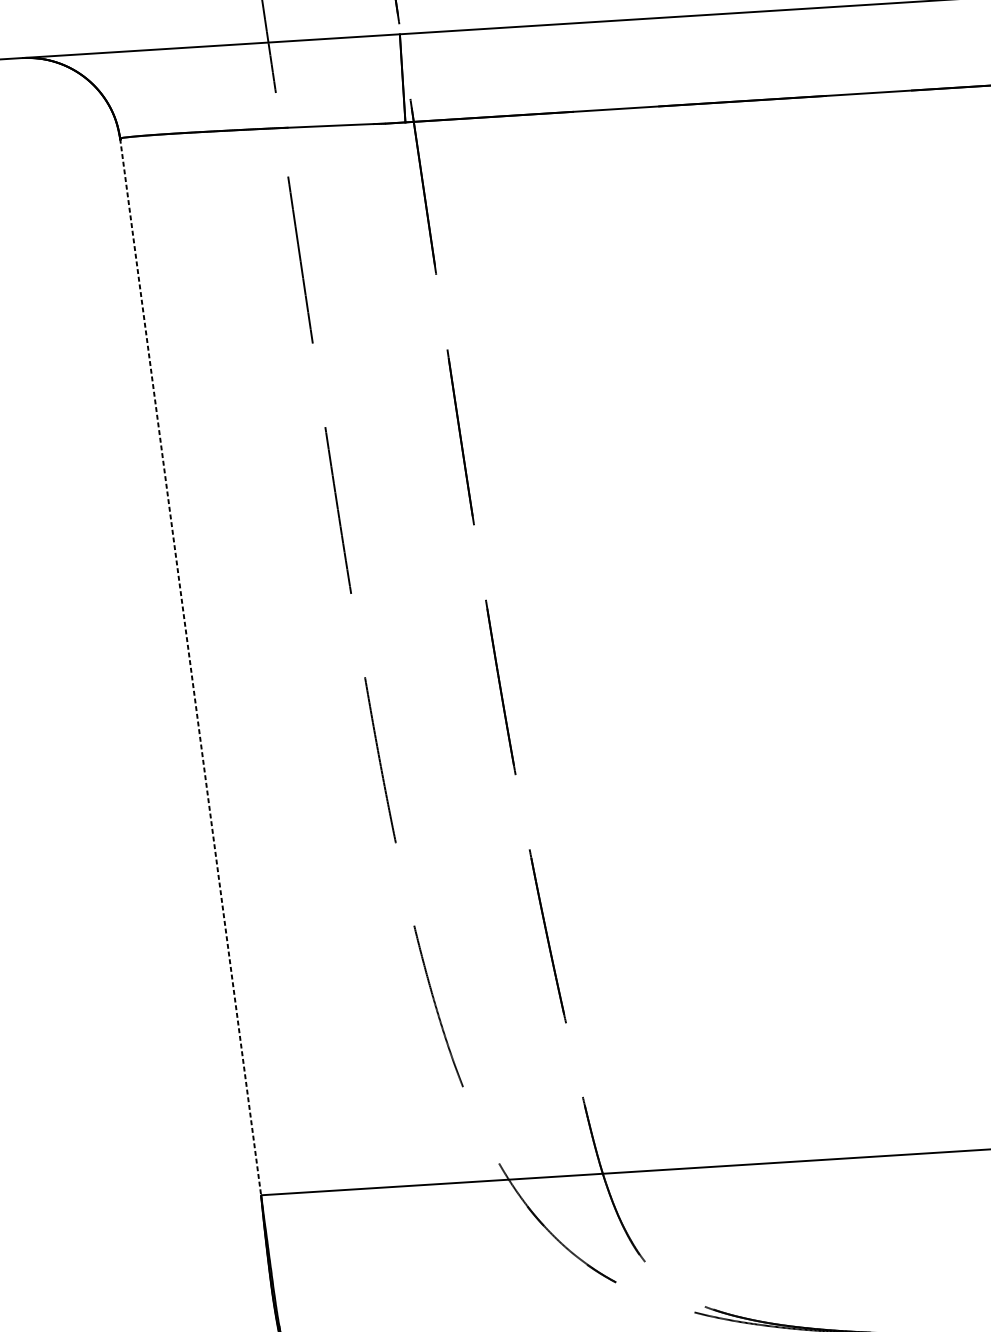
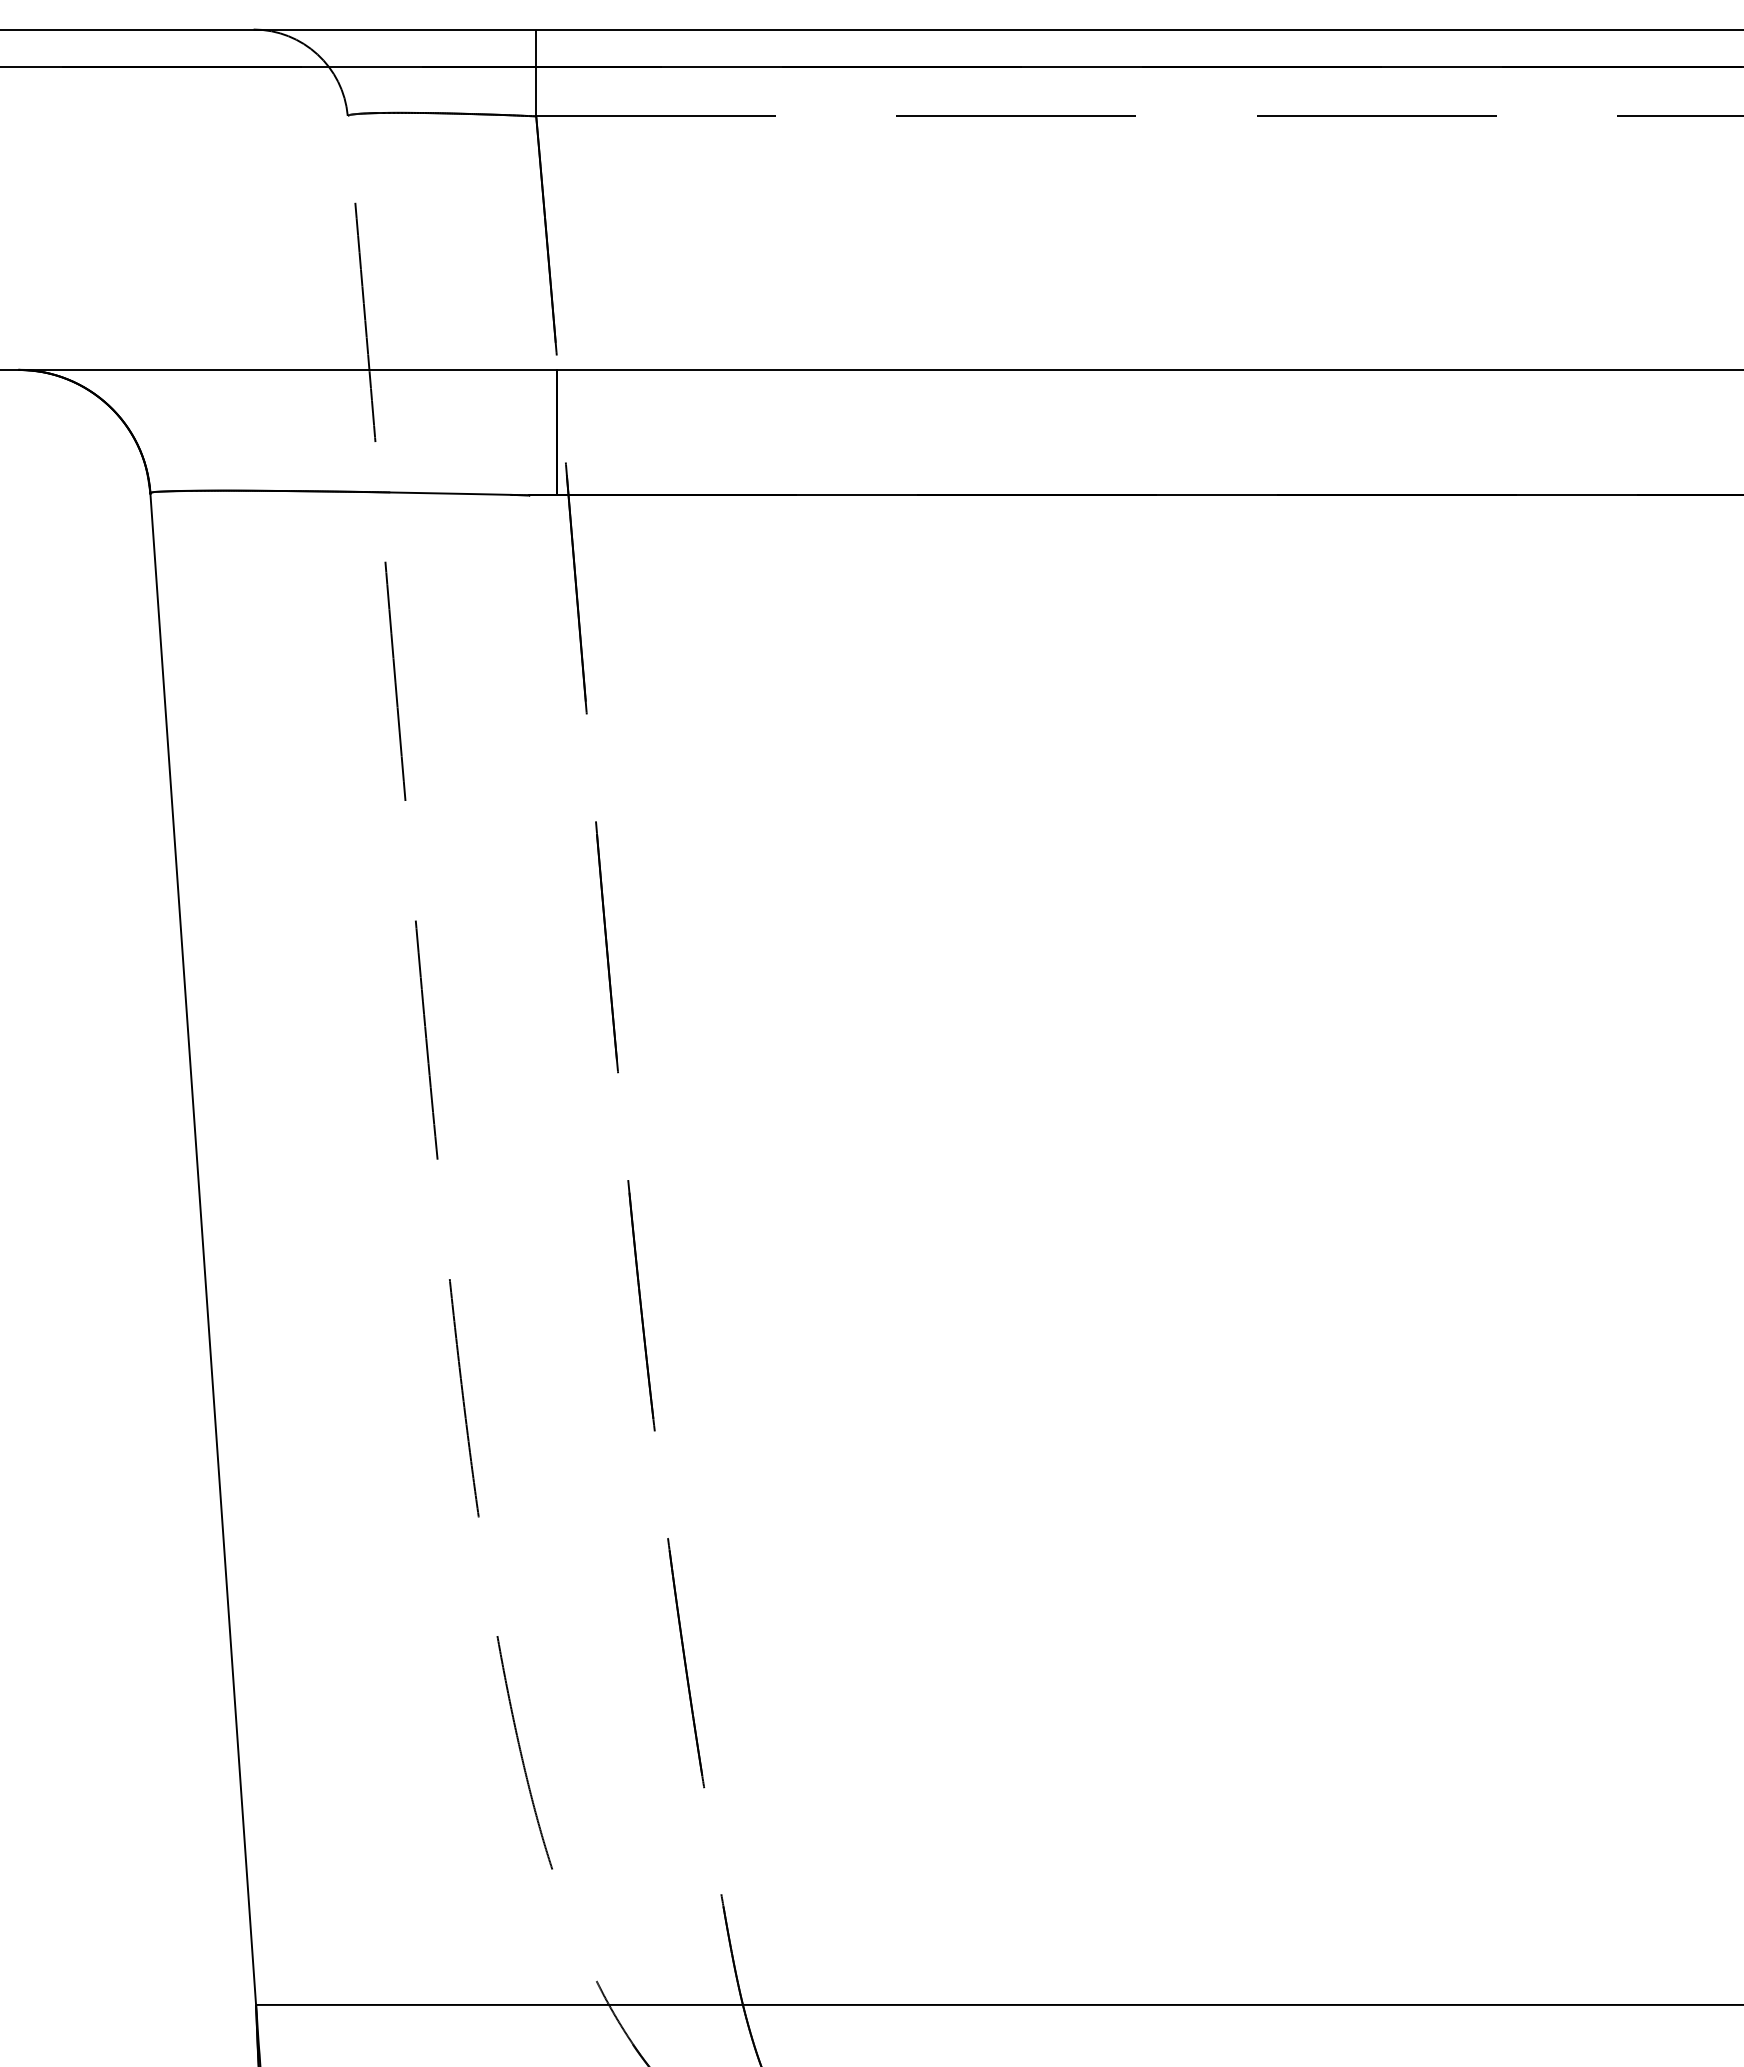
line: (190, 667) -> (203, 1249), dashed -> solid

